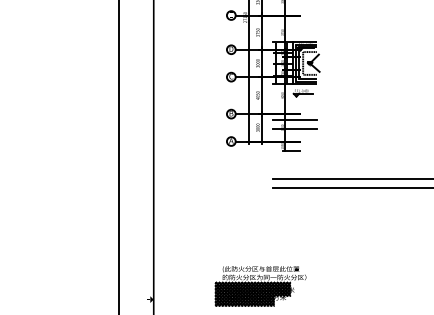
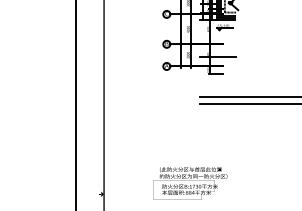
line: (294, 120) -> (217, 49), removed
hatch: (252, 294) -> (183, 190), removed

